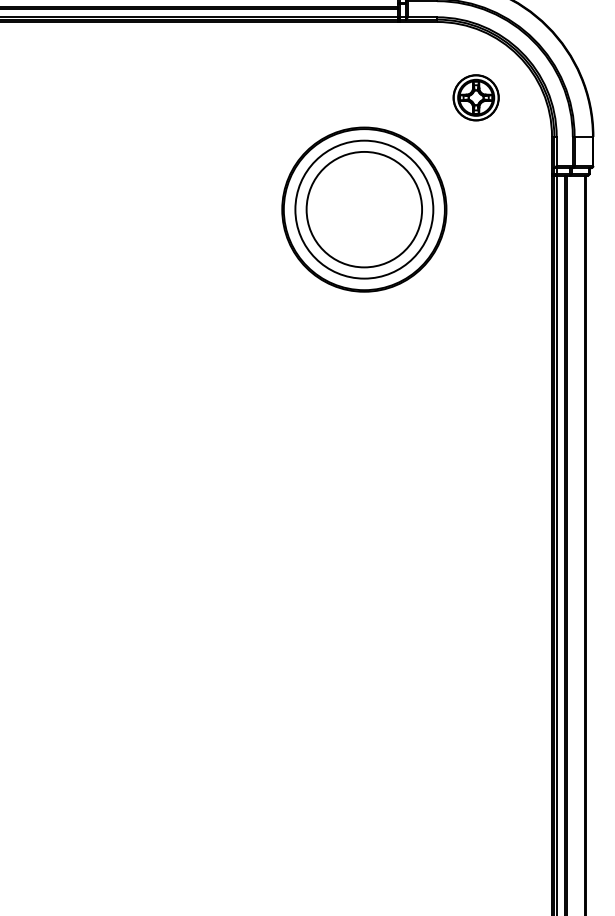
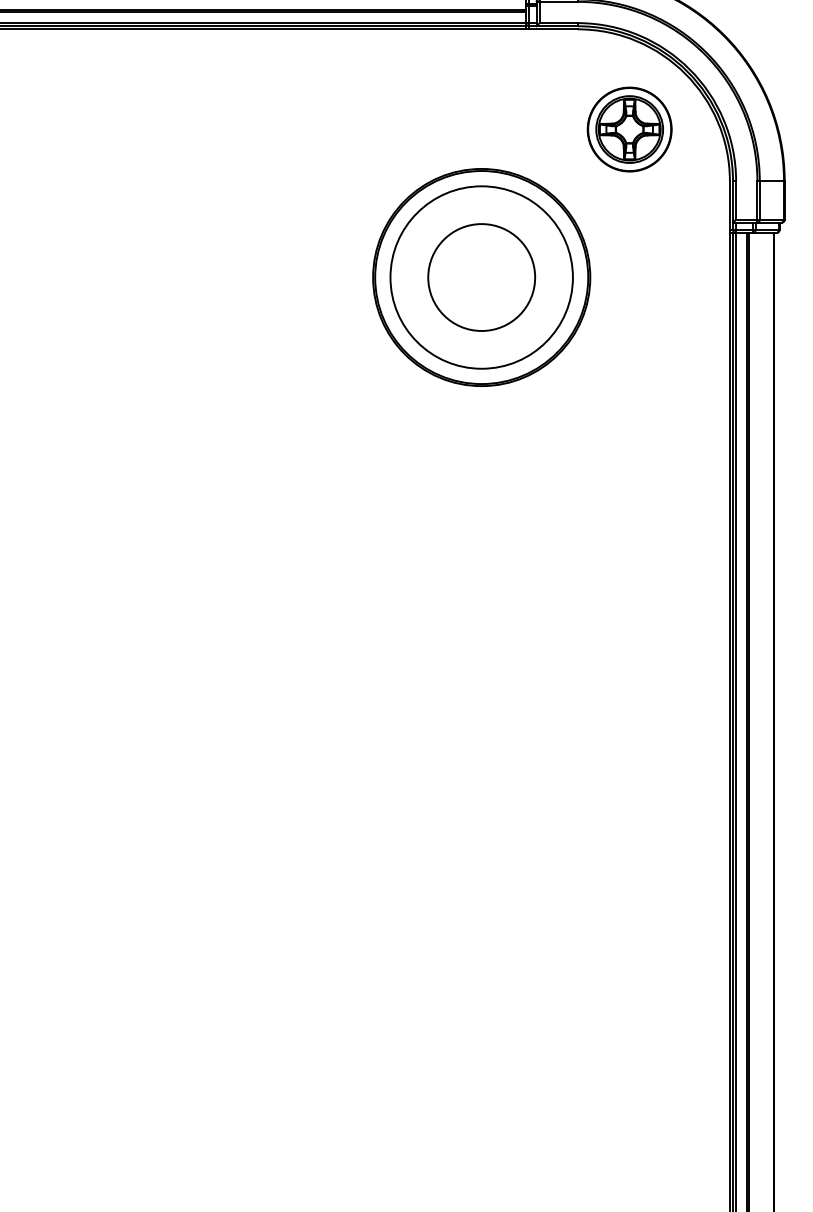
part: (475, 97) -> (628, 129), size x1.4
circle: (364, 209) -> (481, 277), size x0.7

